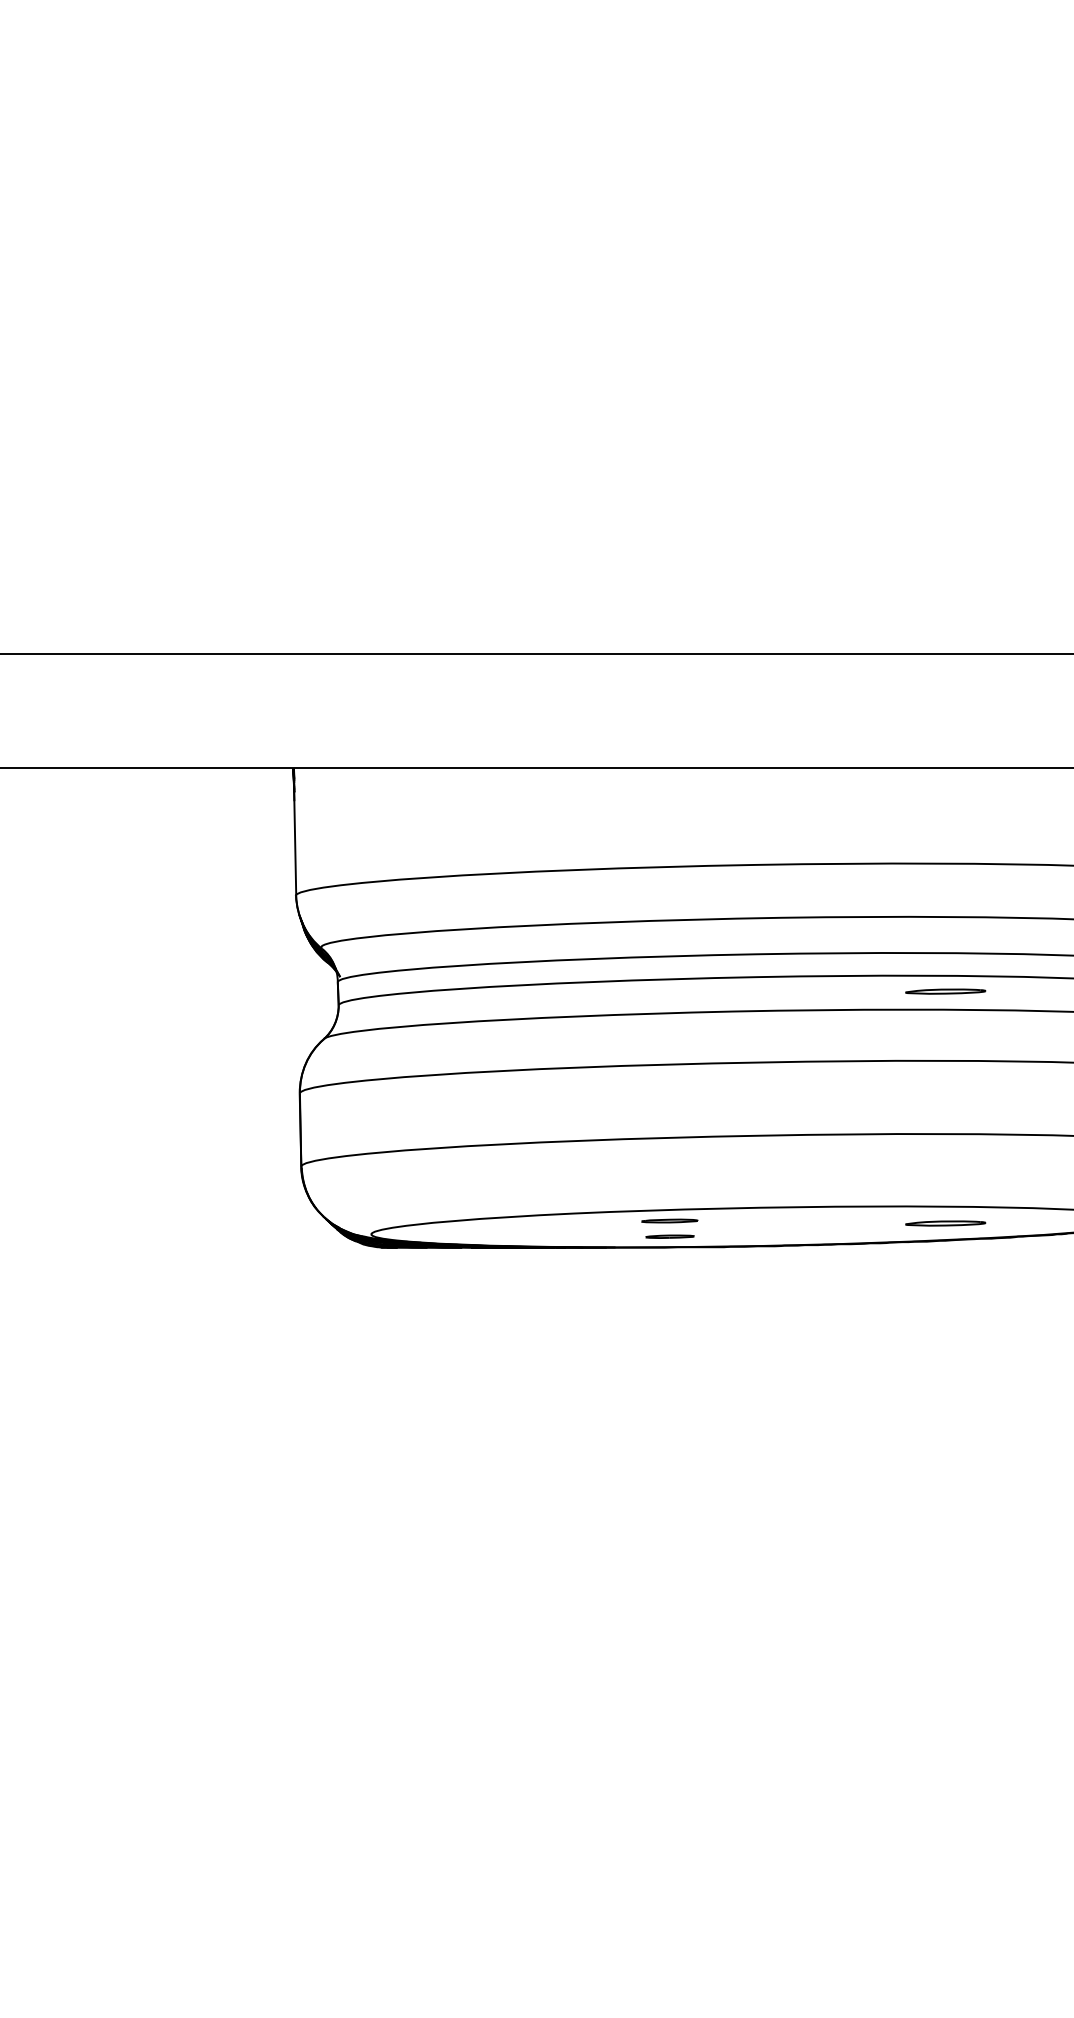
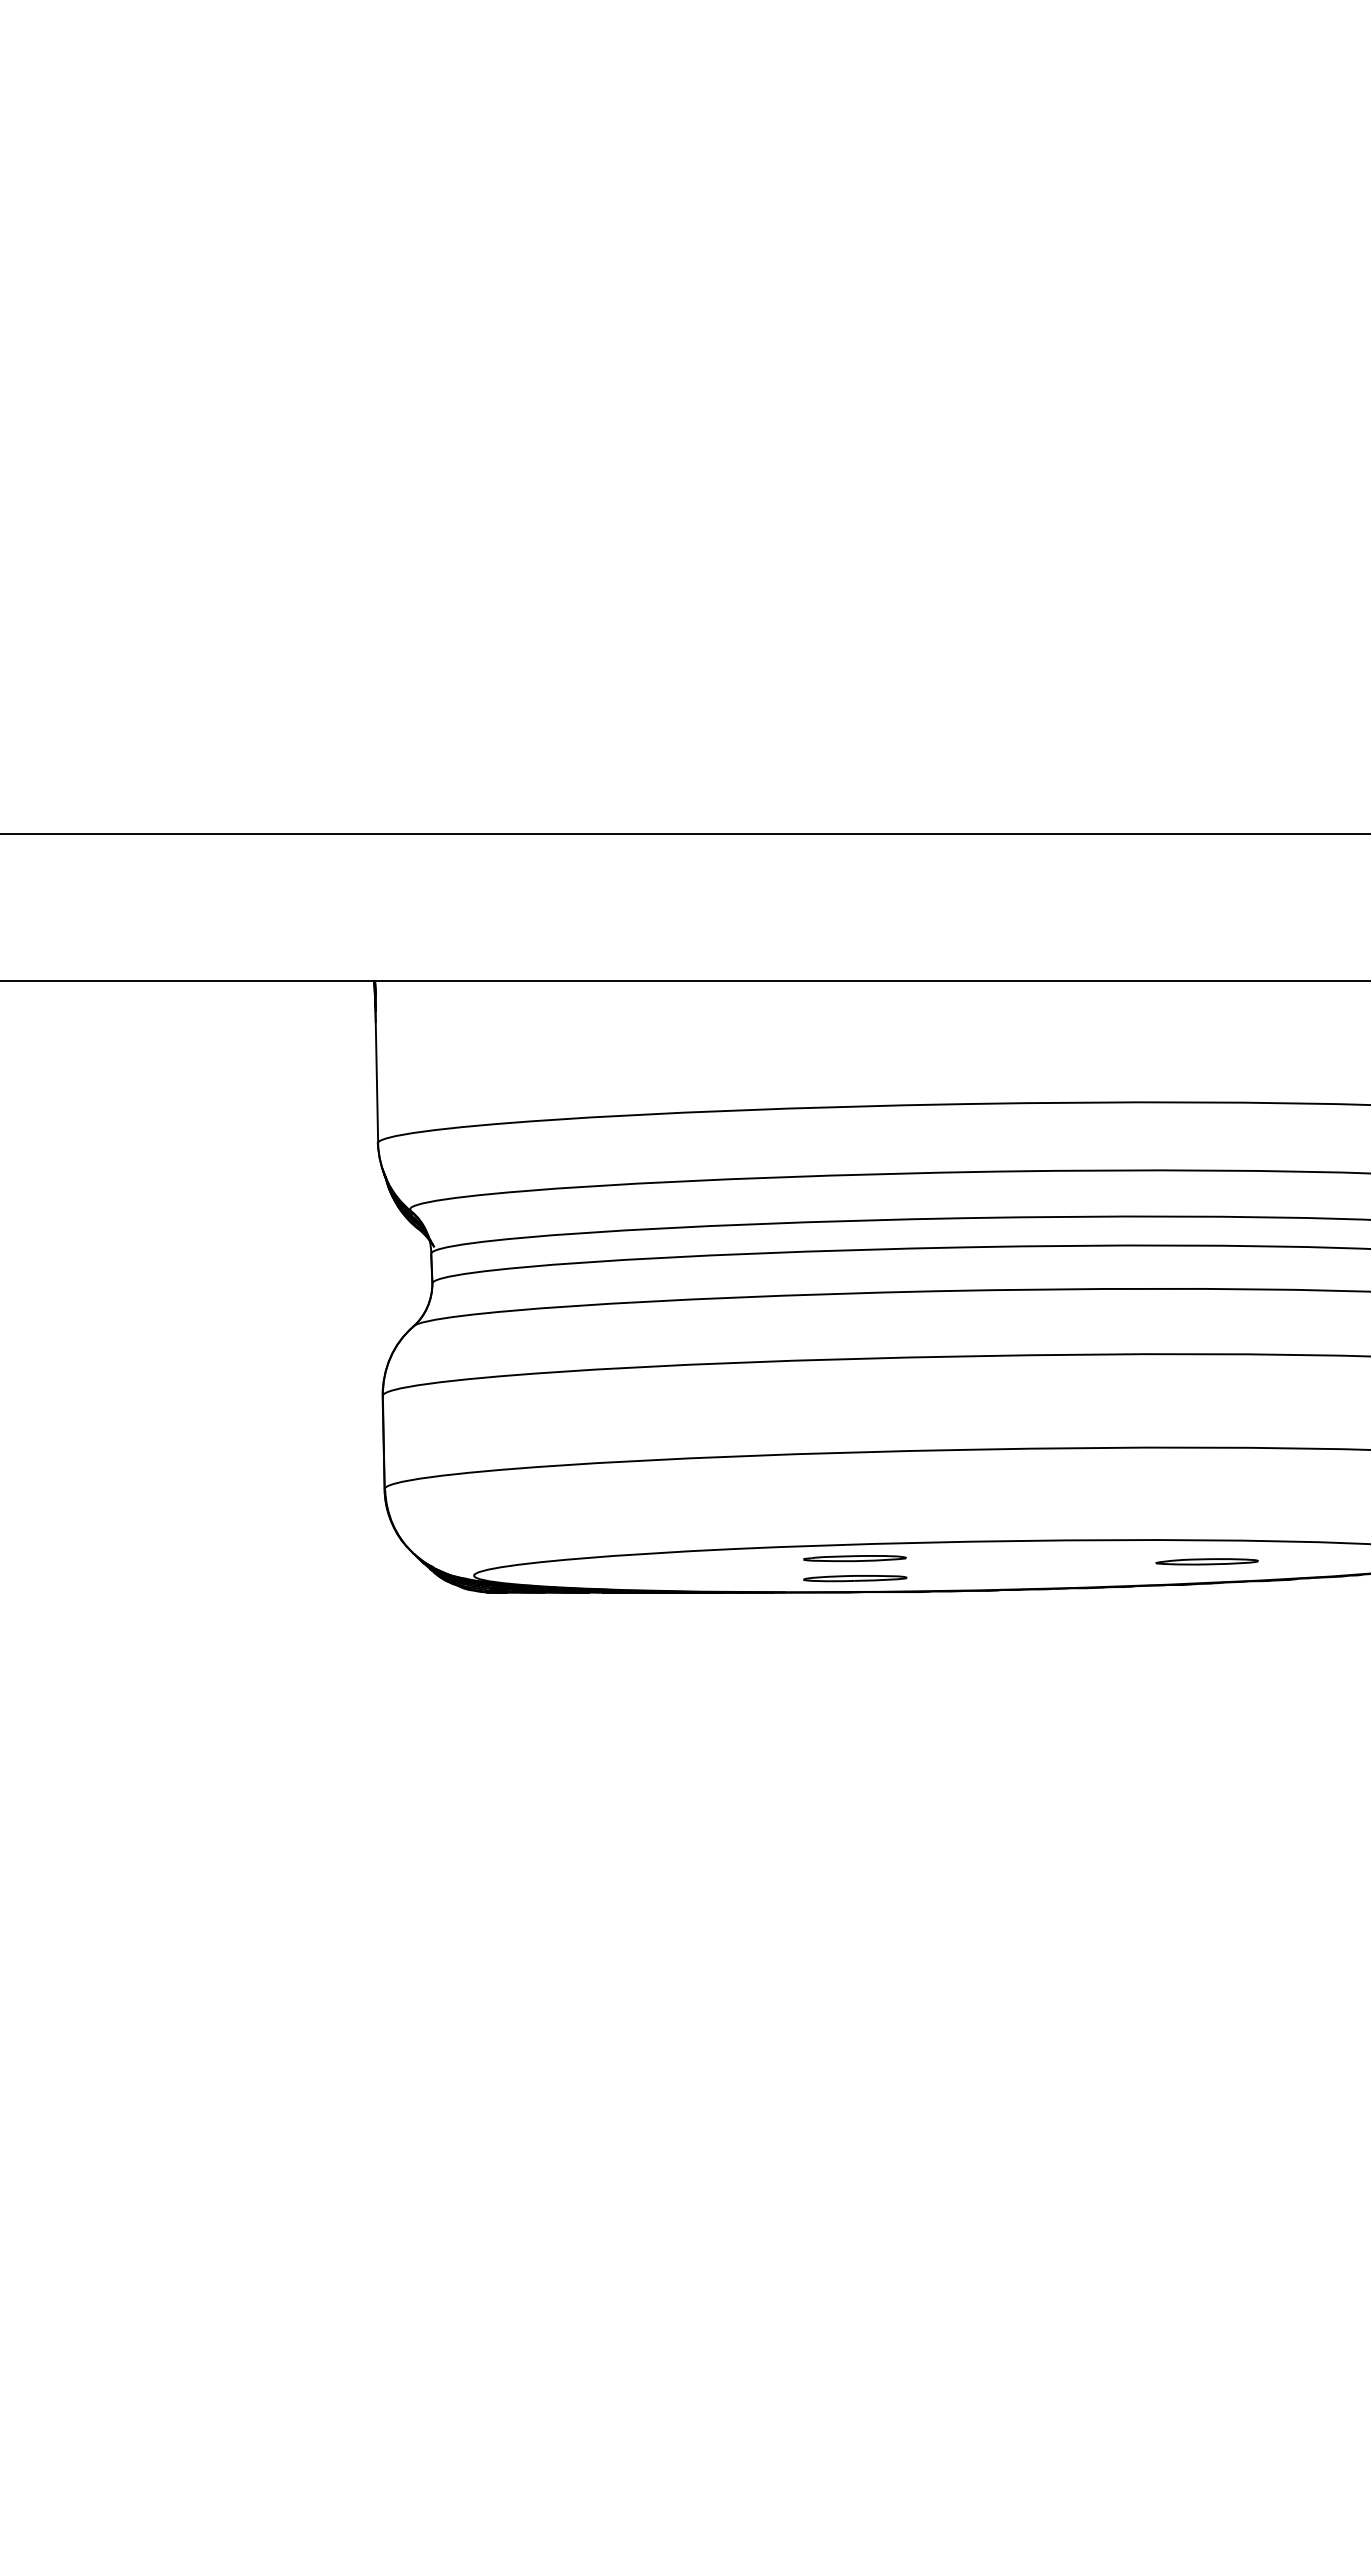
part: (945, 991) -> (1206, 1265), removed
part: (669, 1220) -> (854, 1558), size x1.43
part: (670, 1236) -> (855, 1578), size x1.67

